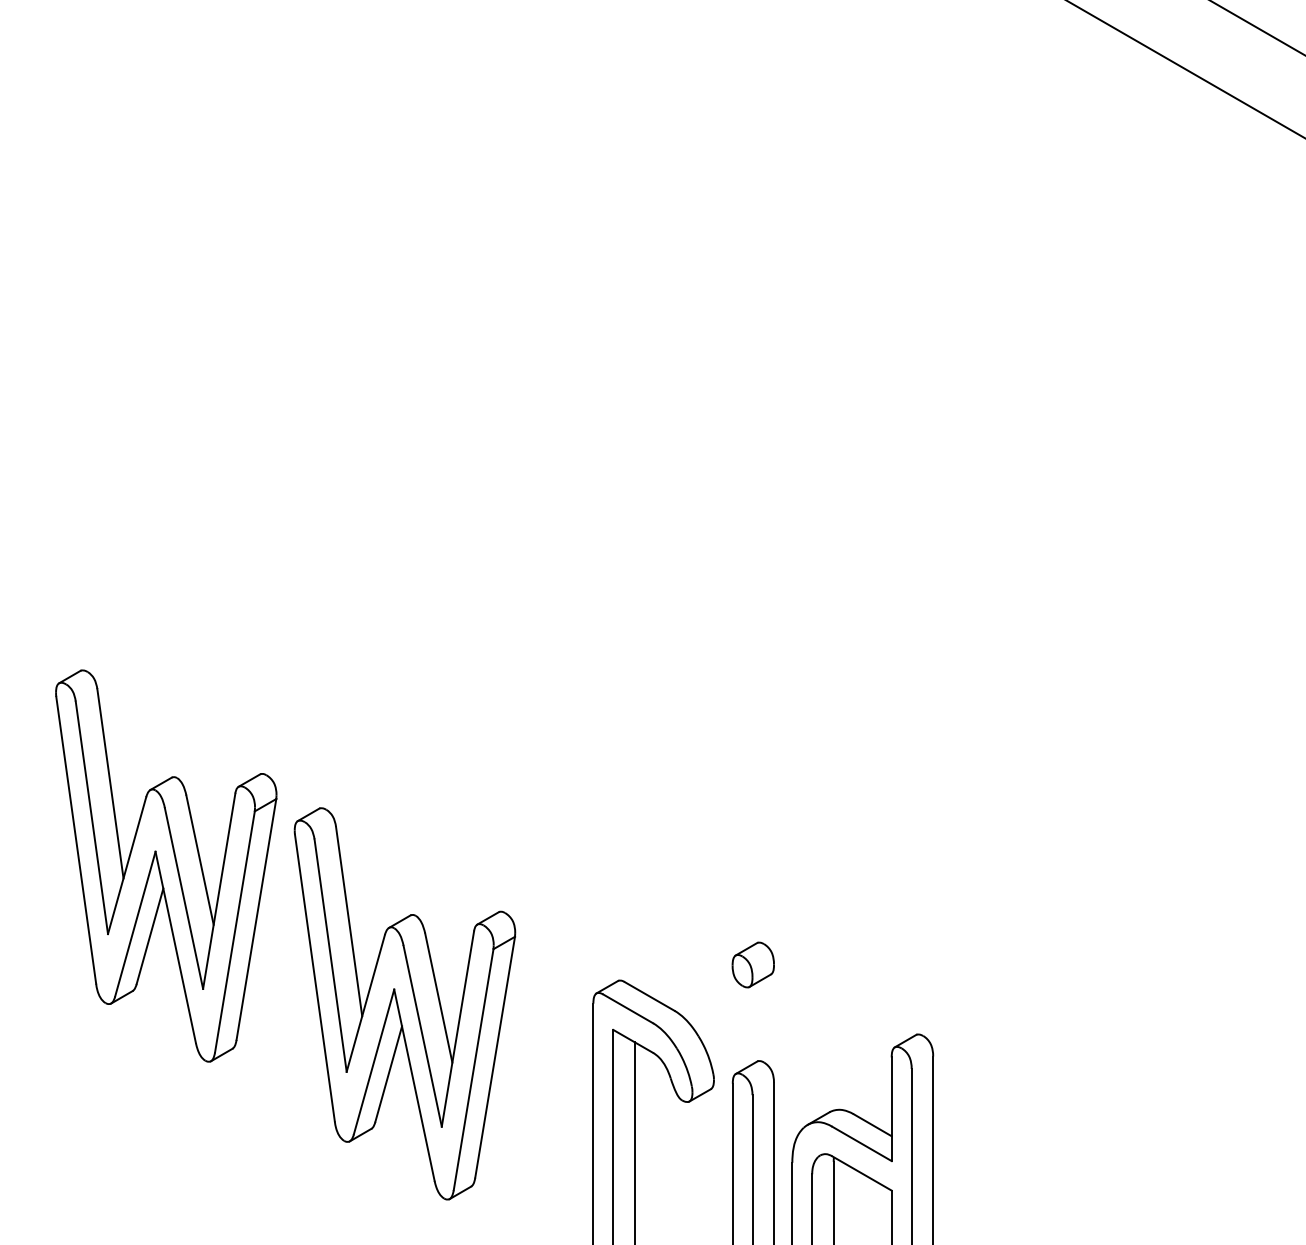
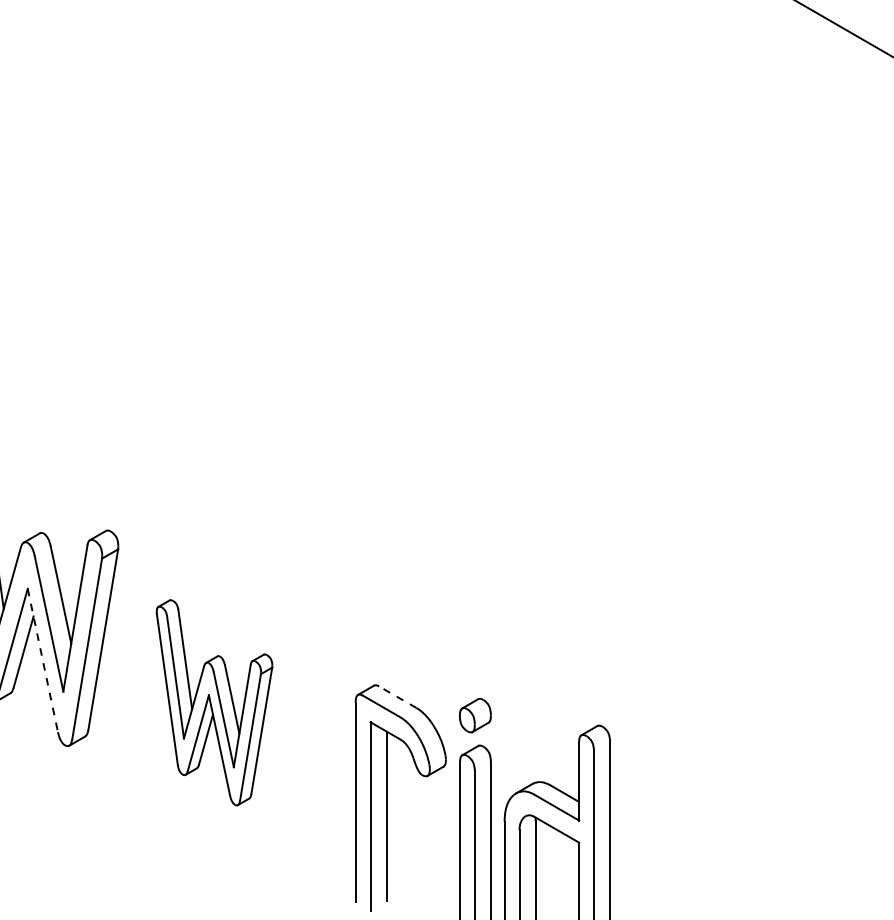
line: (175, 947) -> (42, 660), solid -> dashed
part: (752, 964) -> (474, 715), moved
line: (649, 996) -> (397, 697), solid -> dashed
part: (404, 1003) -> (214, 702), size x0.7

